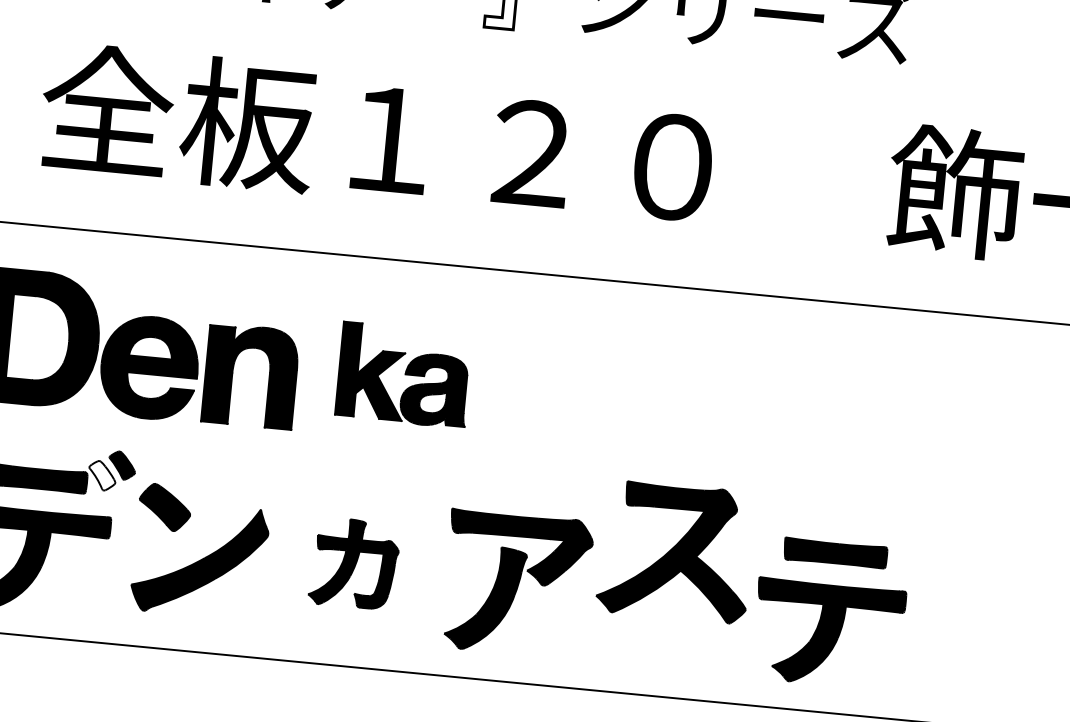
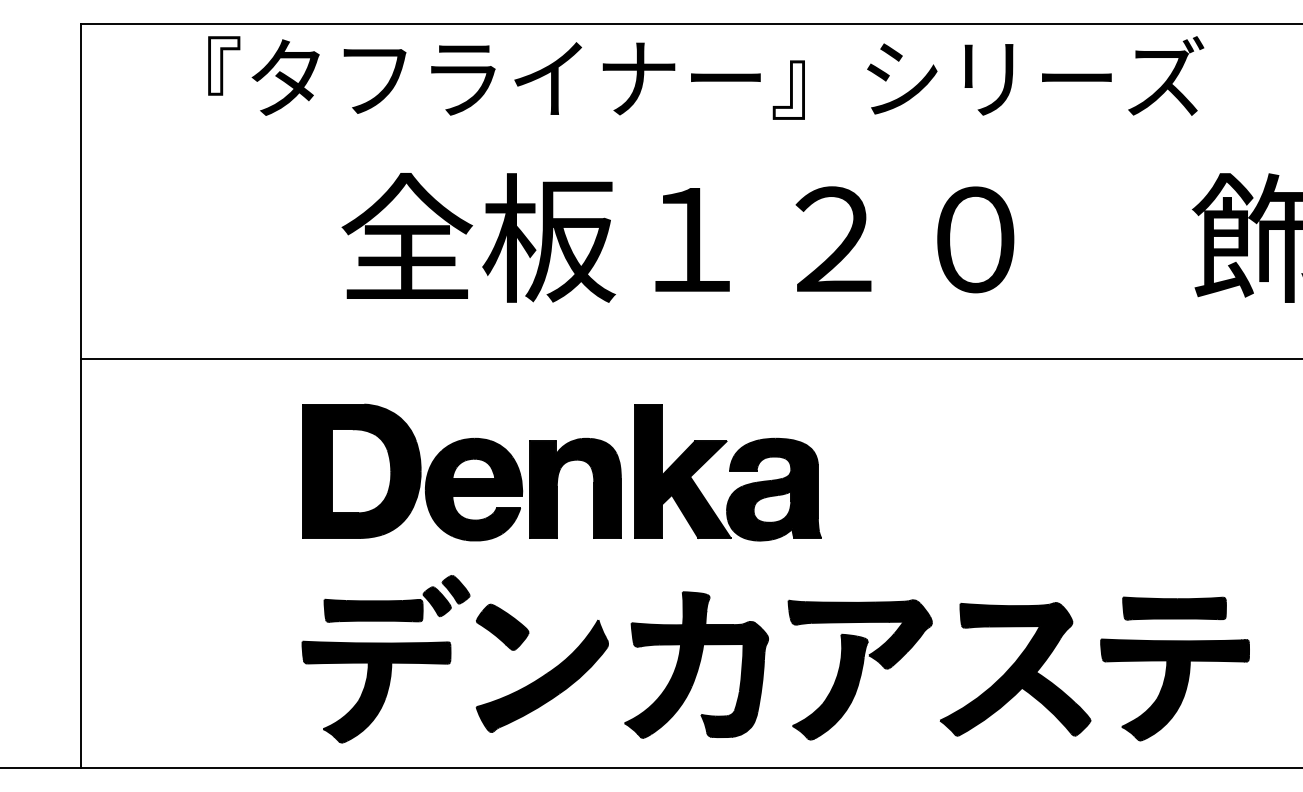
part: (403, 375) -> (727, 472), size x1.43
fill: (101, 475) -> (436, 601), added
part: (675, 551) -> (1015, 669), moved
part: (354, 563) -> (696, 664), size x1.67

